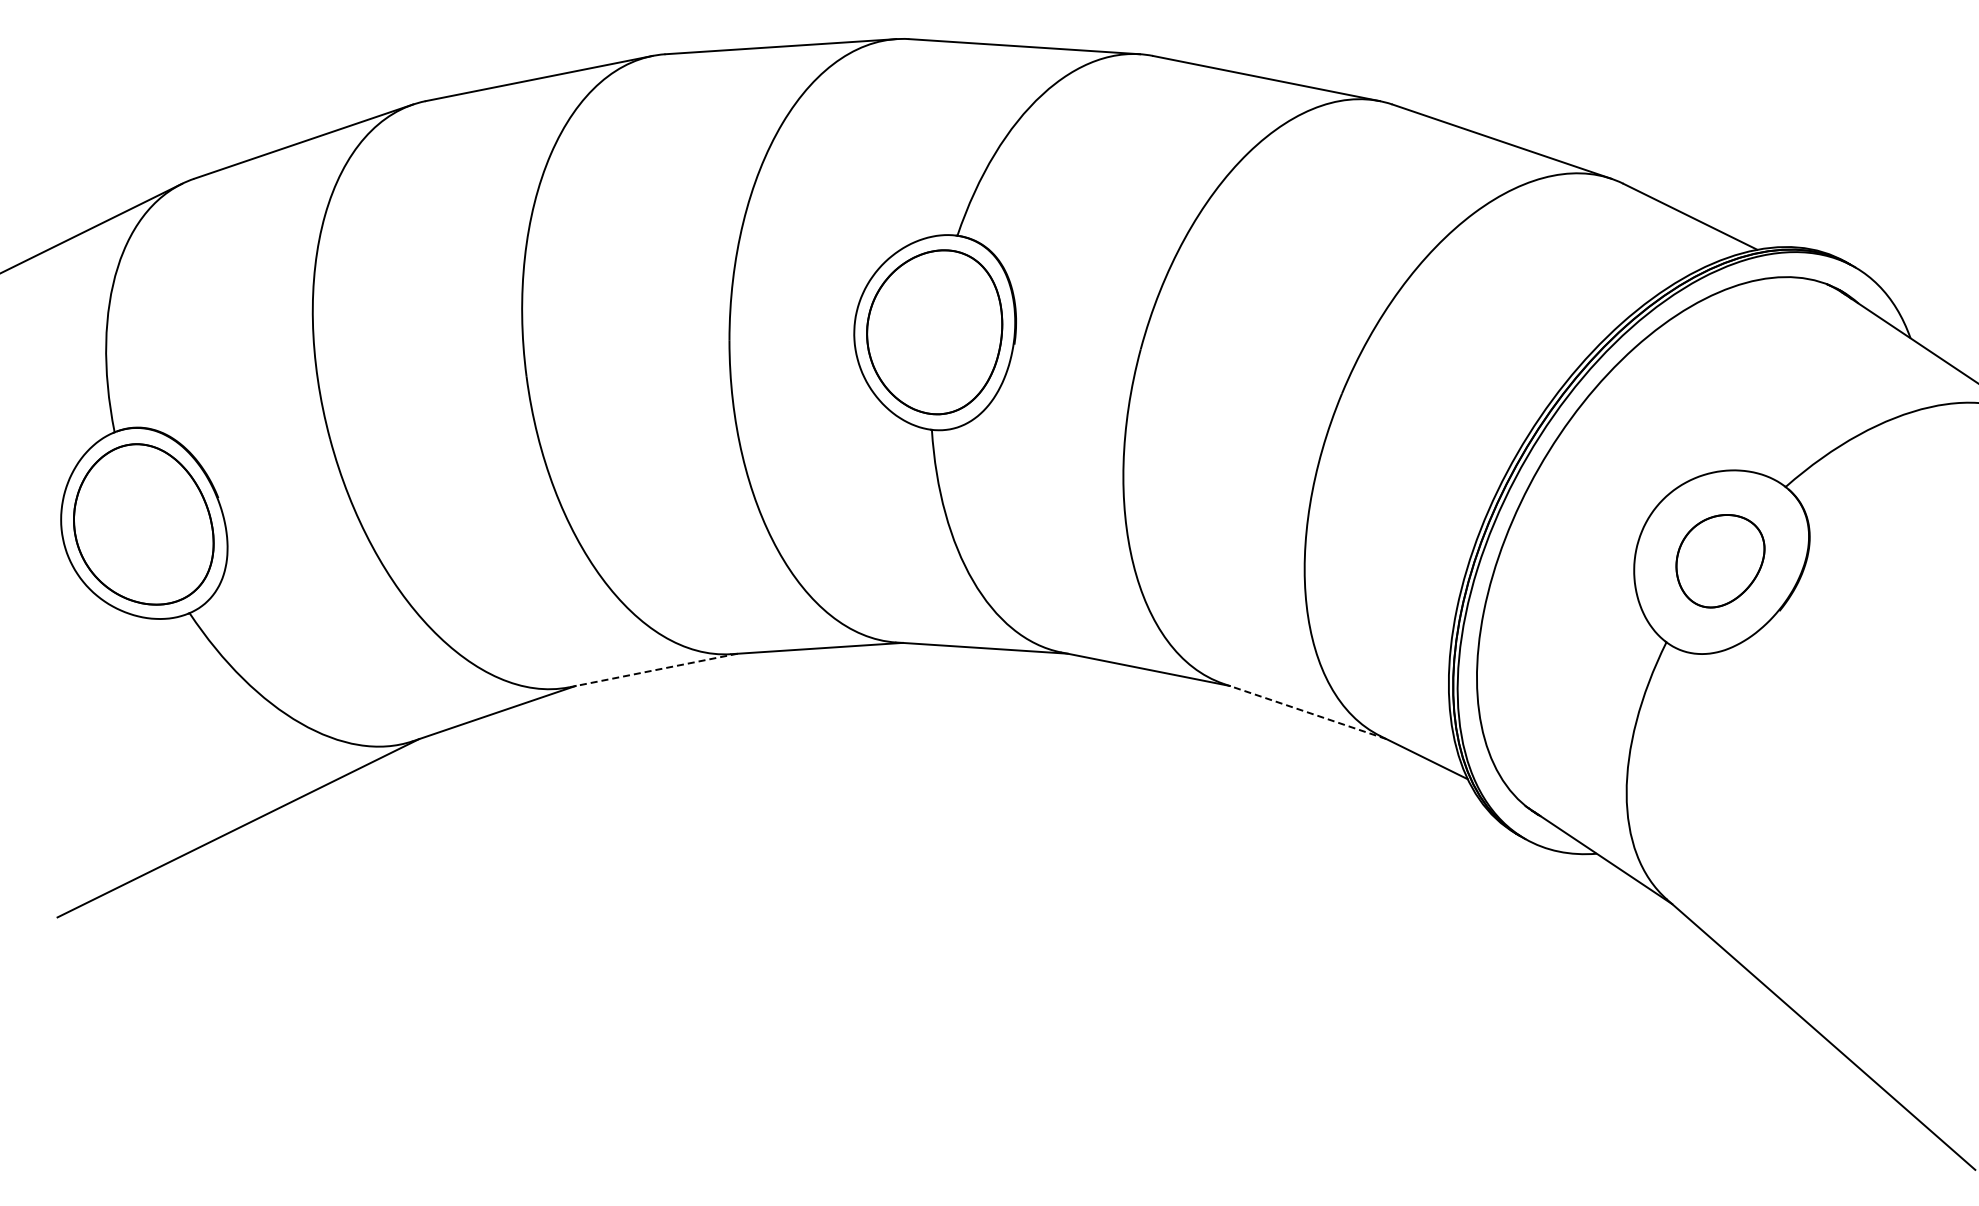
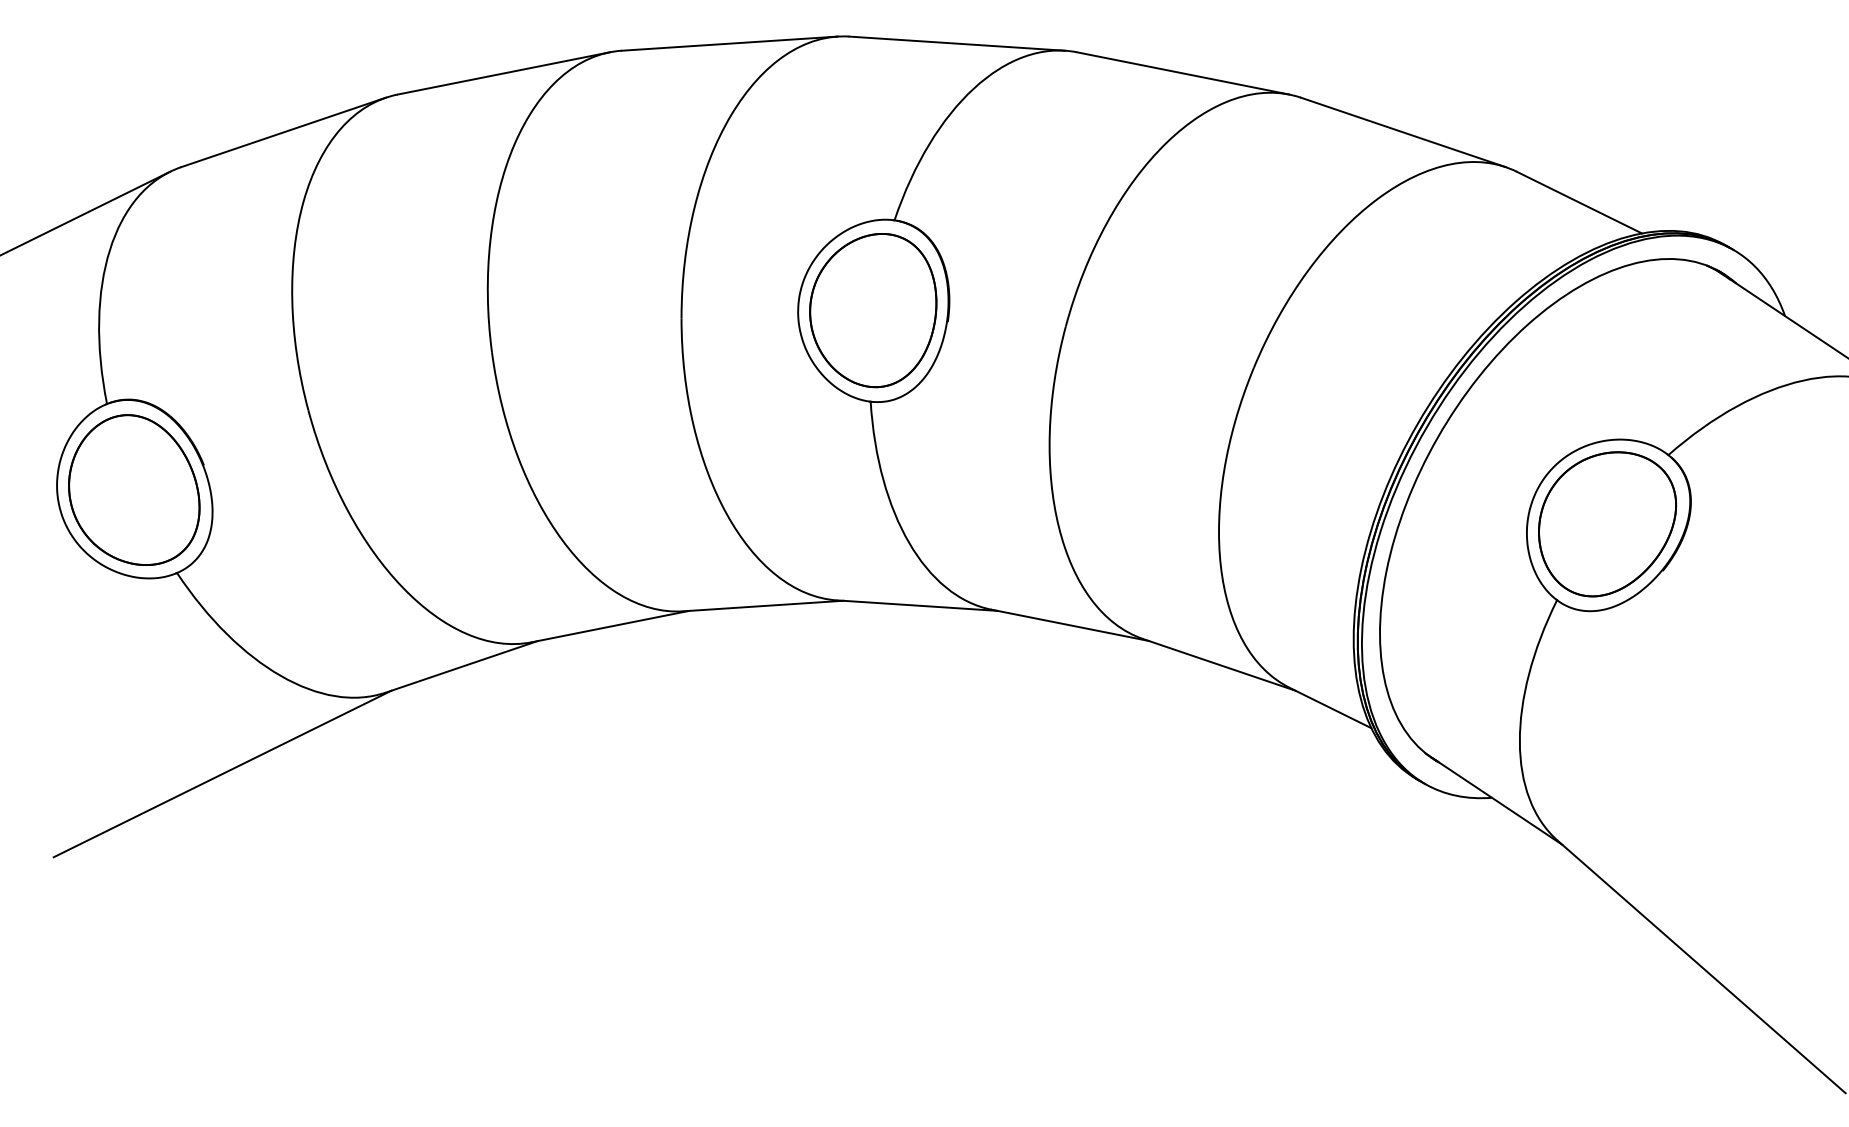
part: (1720, 561) -> (1607, 524), size x1.67
line: (653, 670) -> (610, 626), dashed -> solid
line: (1305, 711) -> (1219, 664), dashed -> solid

